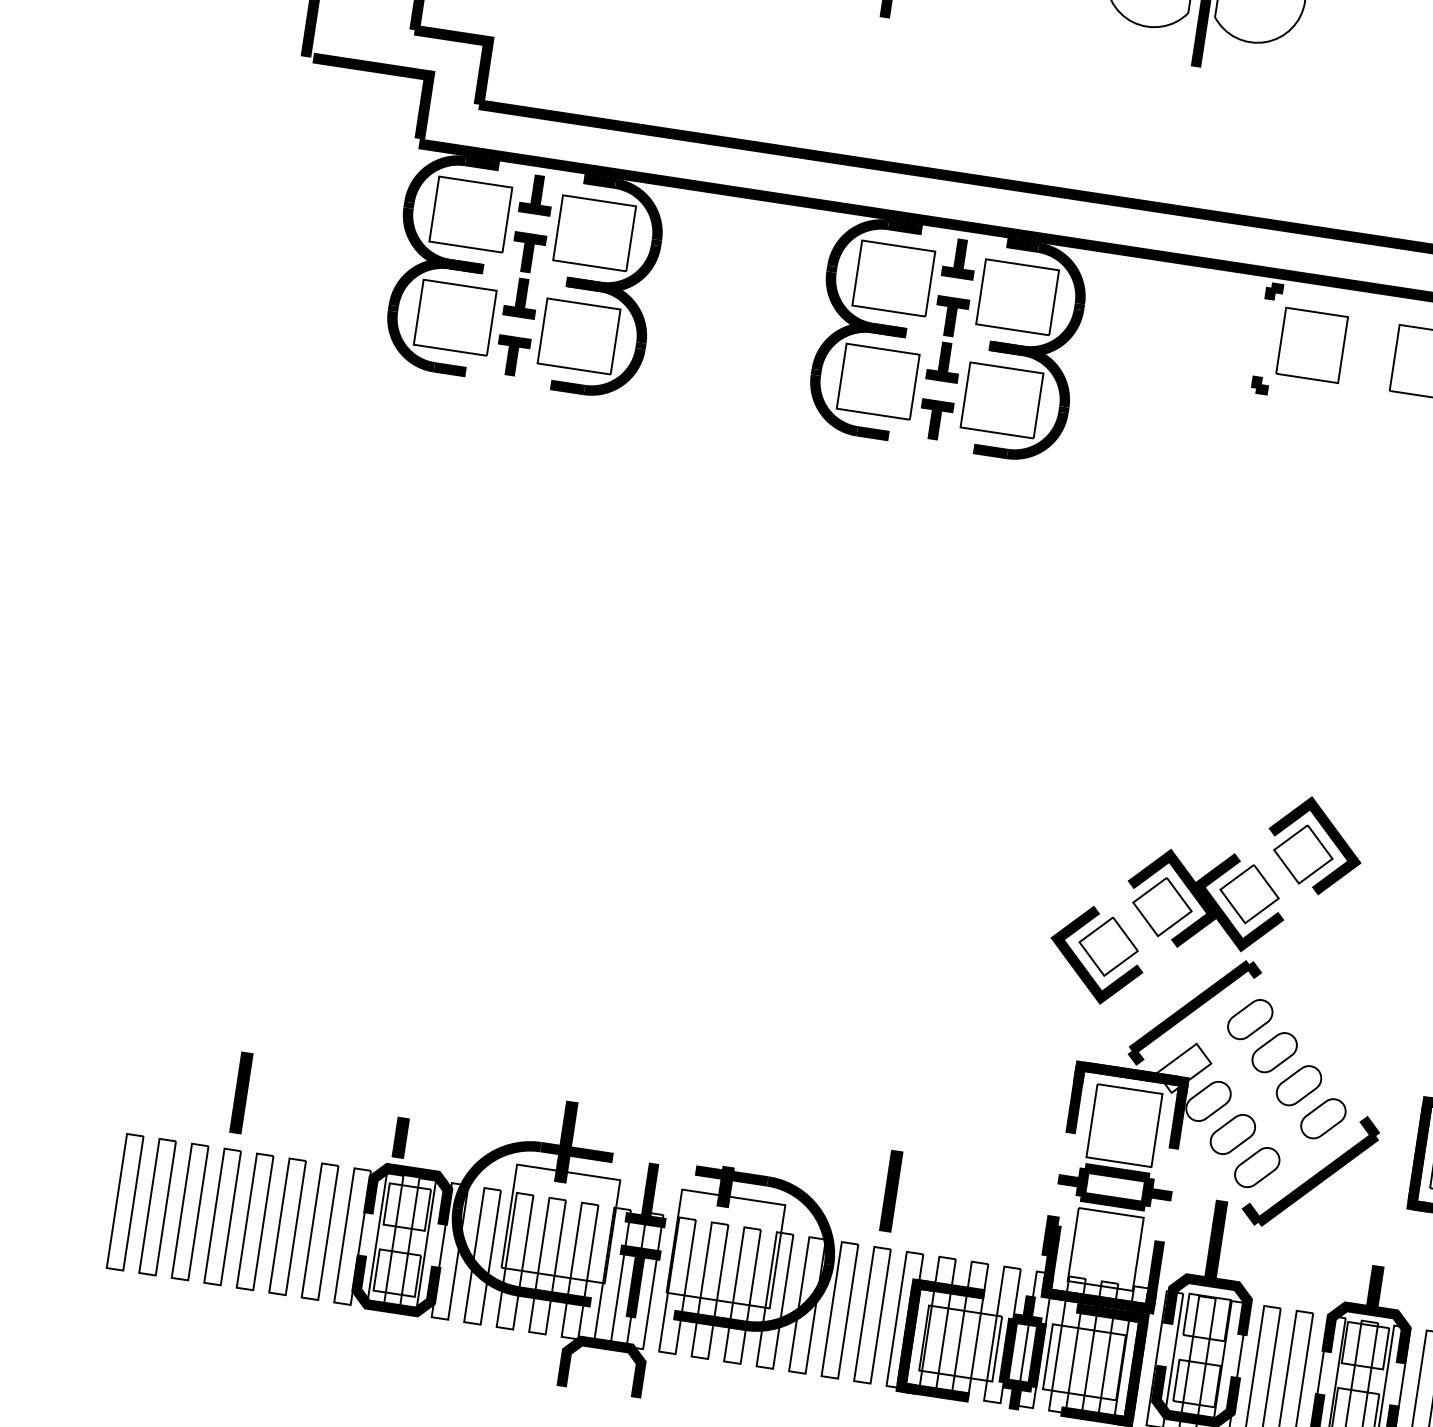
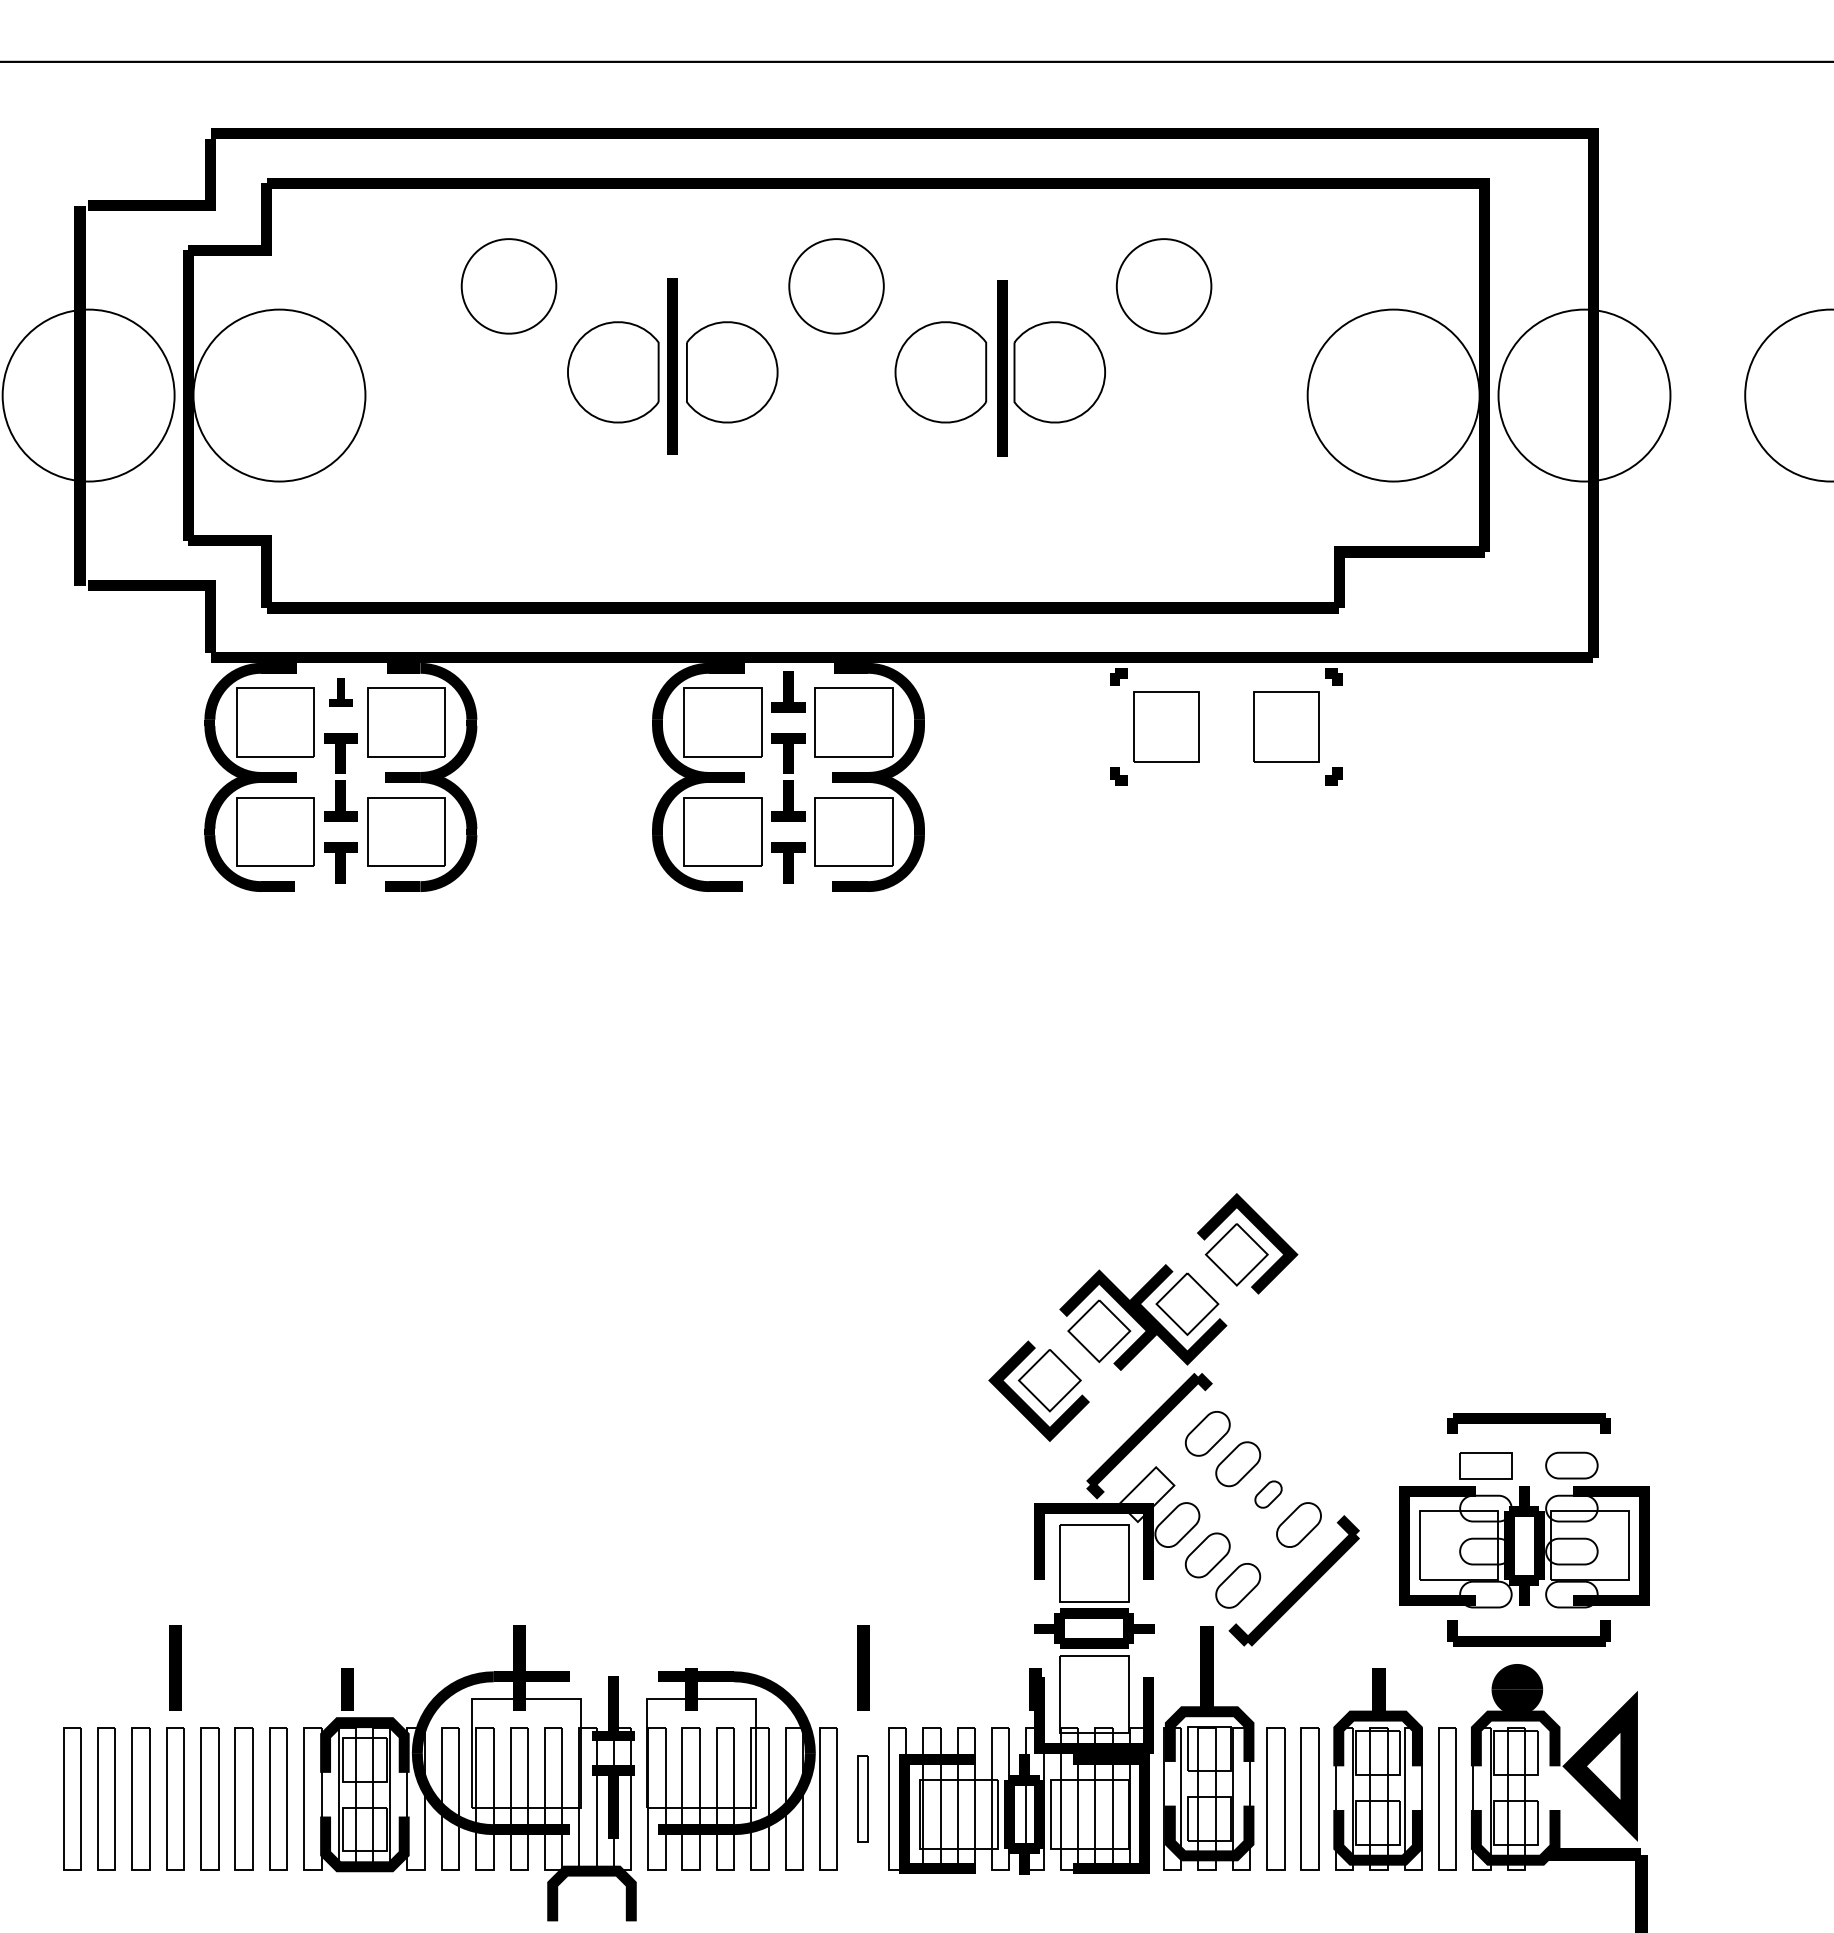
part: (536, 194) -> (340, 691), size x0.7
part: (1298, 1085) -> (1268, 1494), size x0.6
part: (871, 1314) -> (862, 1798), size x0.6

